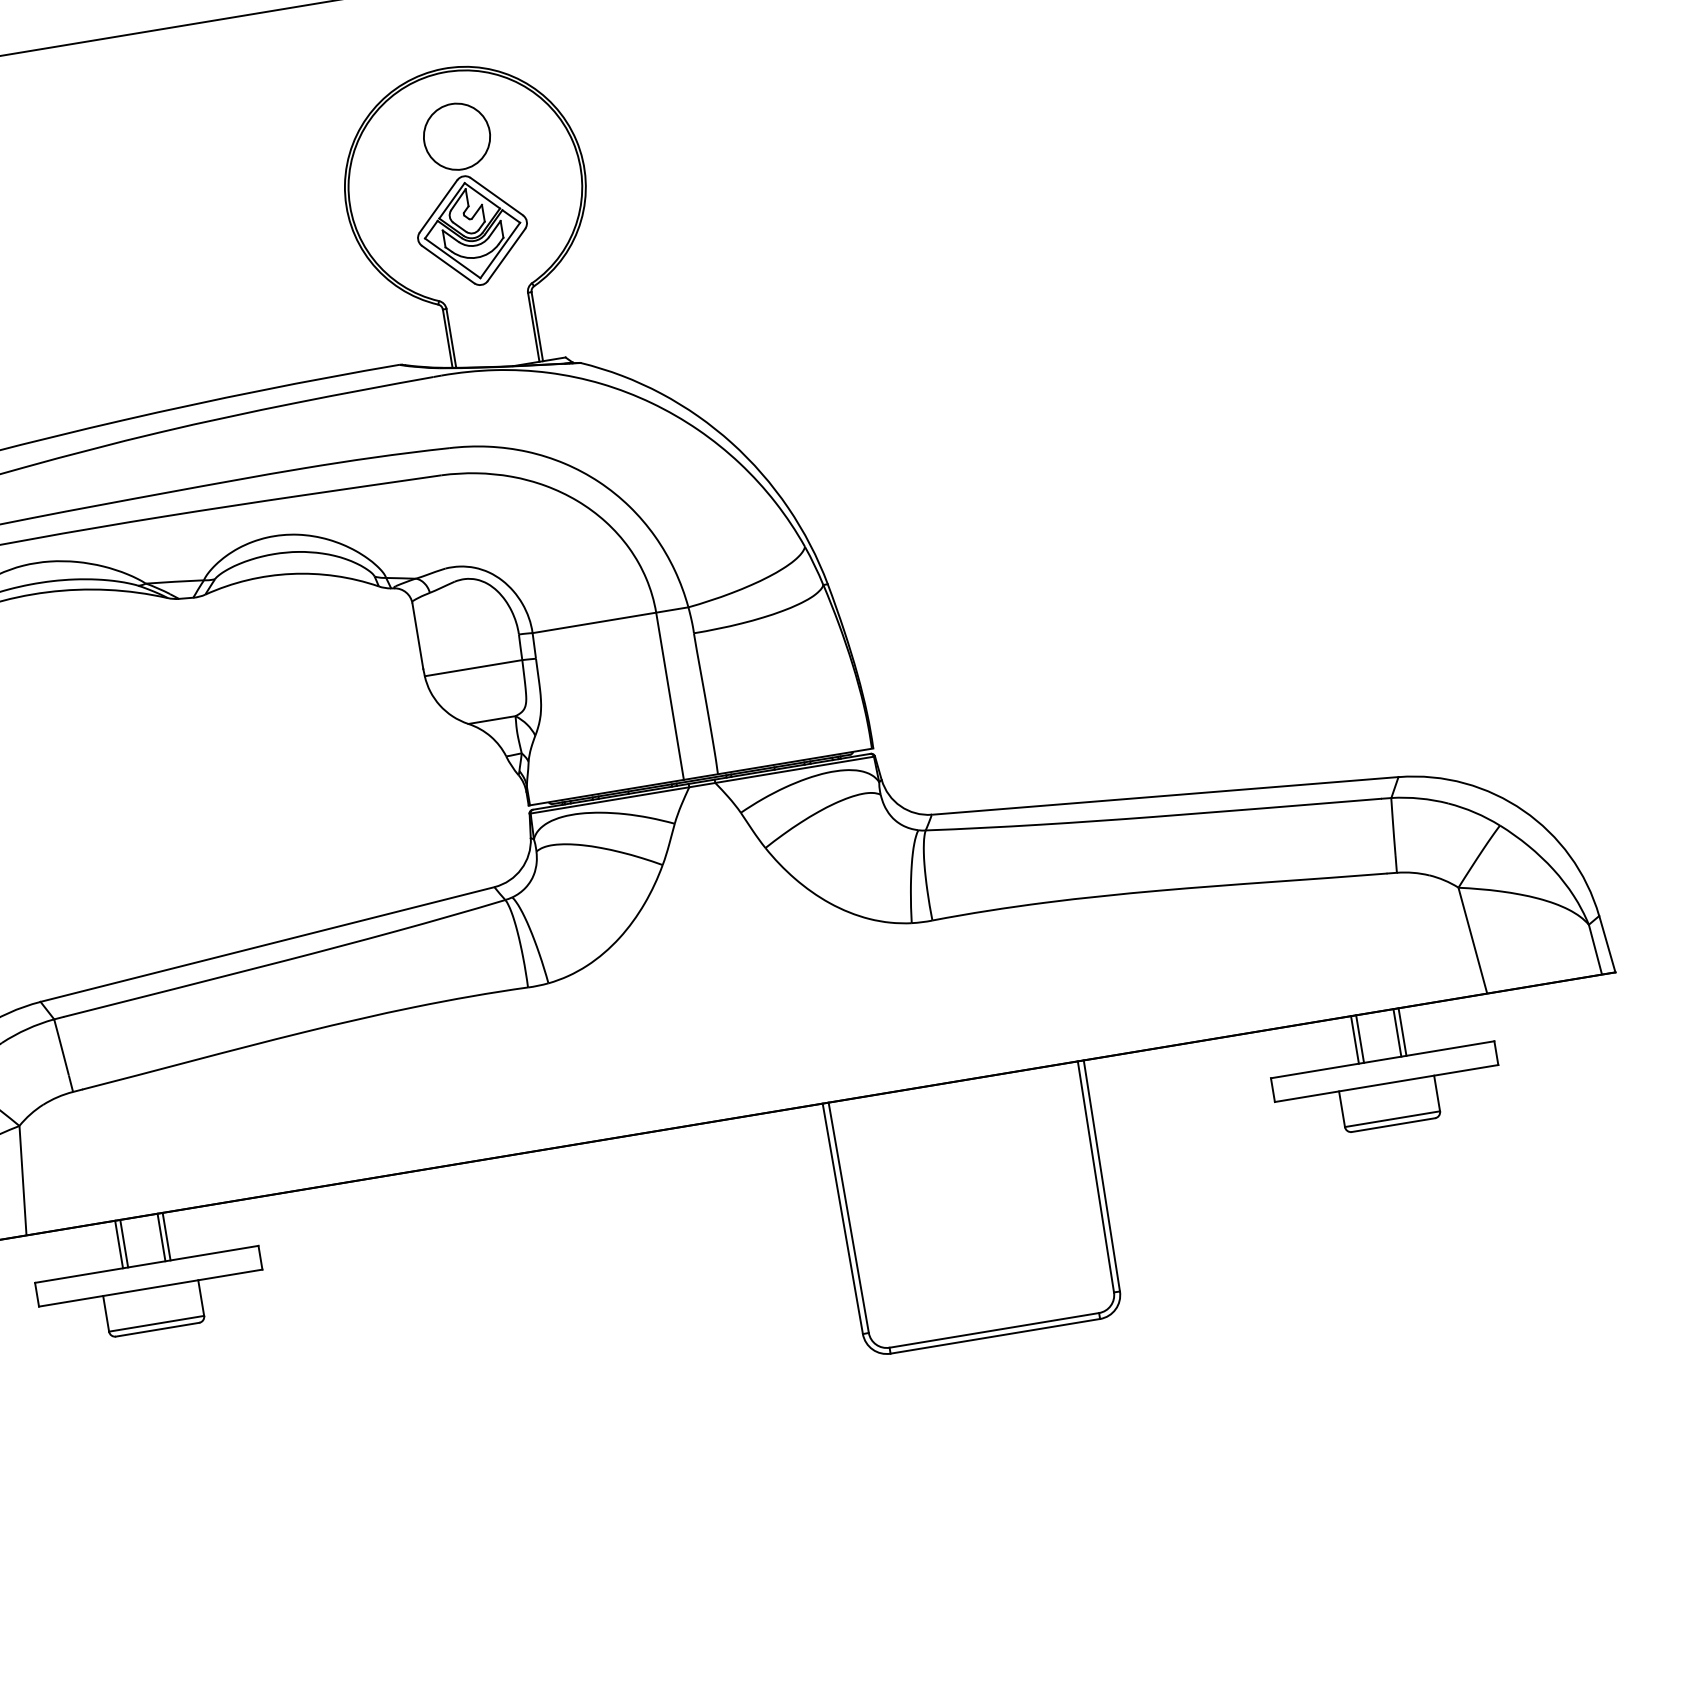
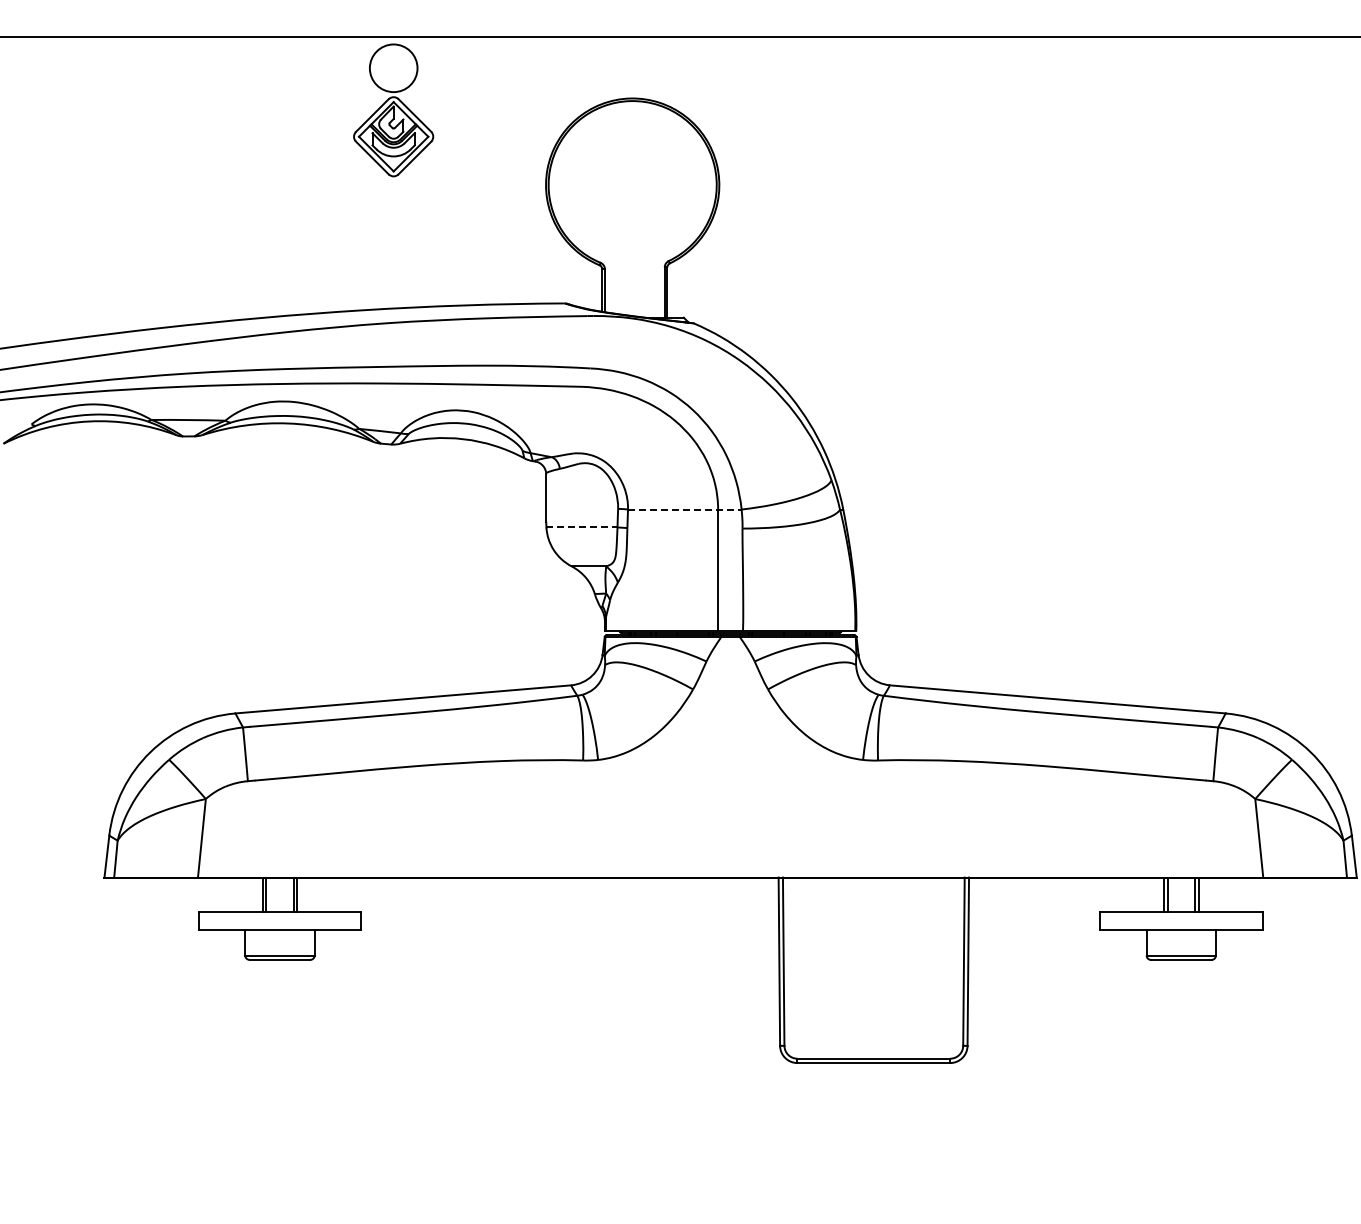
part: (466, 194) -> (393, 110), moved
line: (610, 620) -> (684, 509), solid -> dashed
line: (472, 668) -> (581, 527), solid -> dashed

